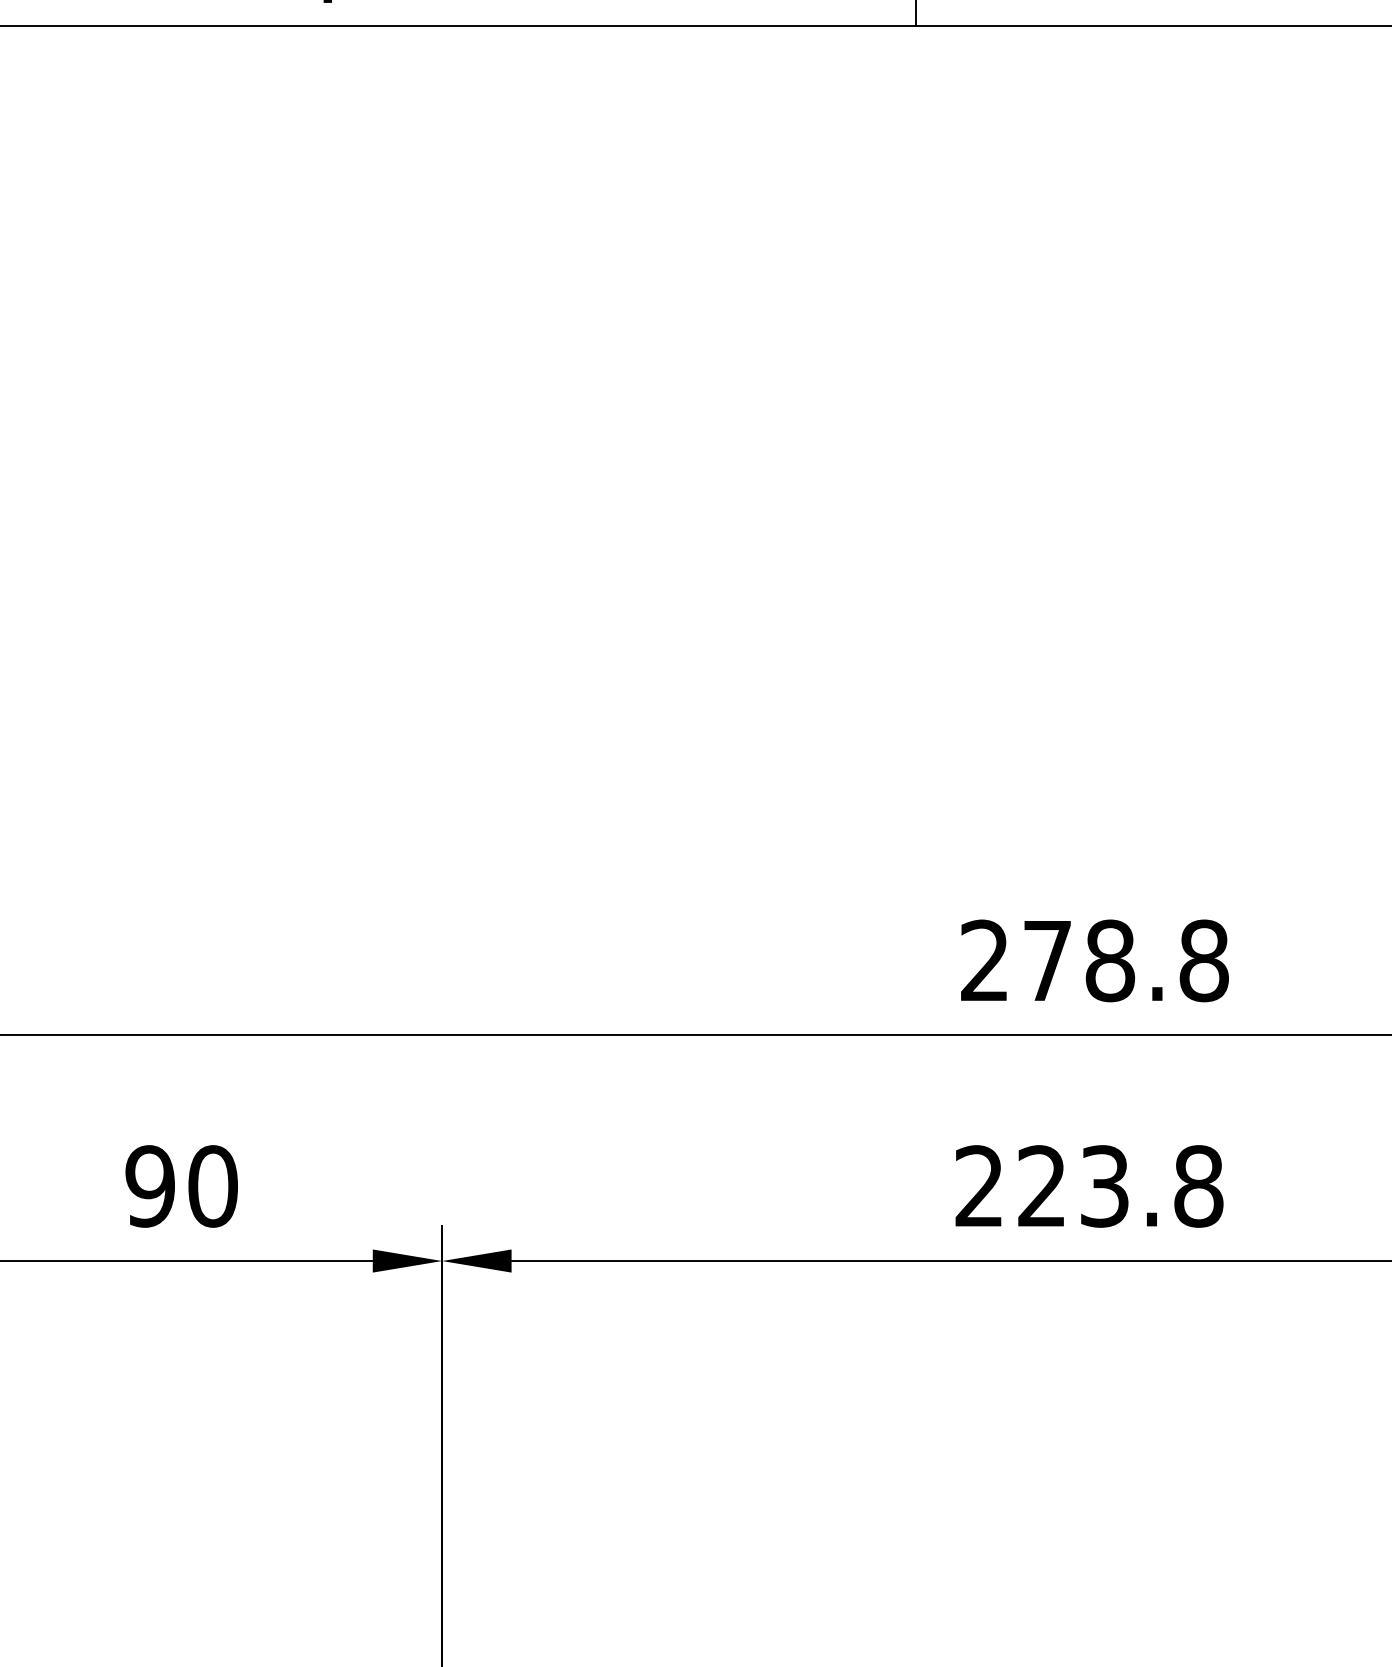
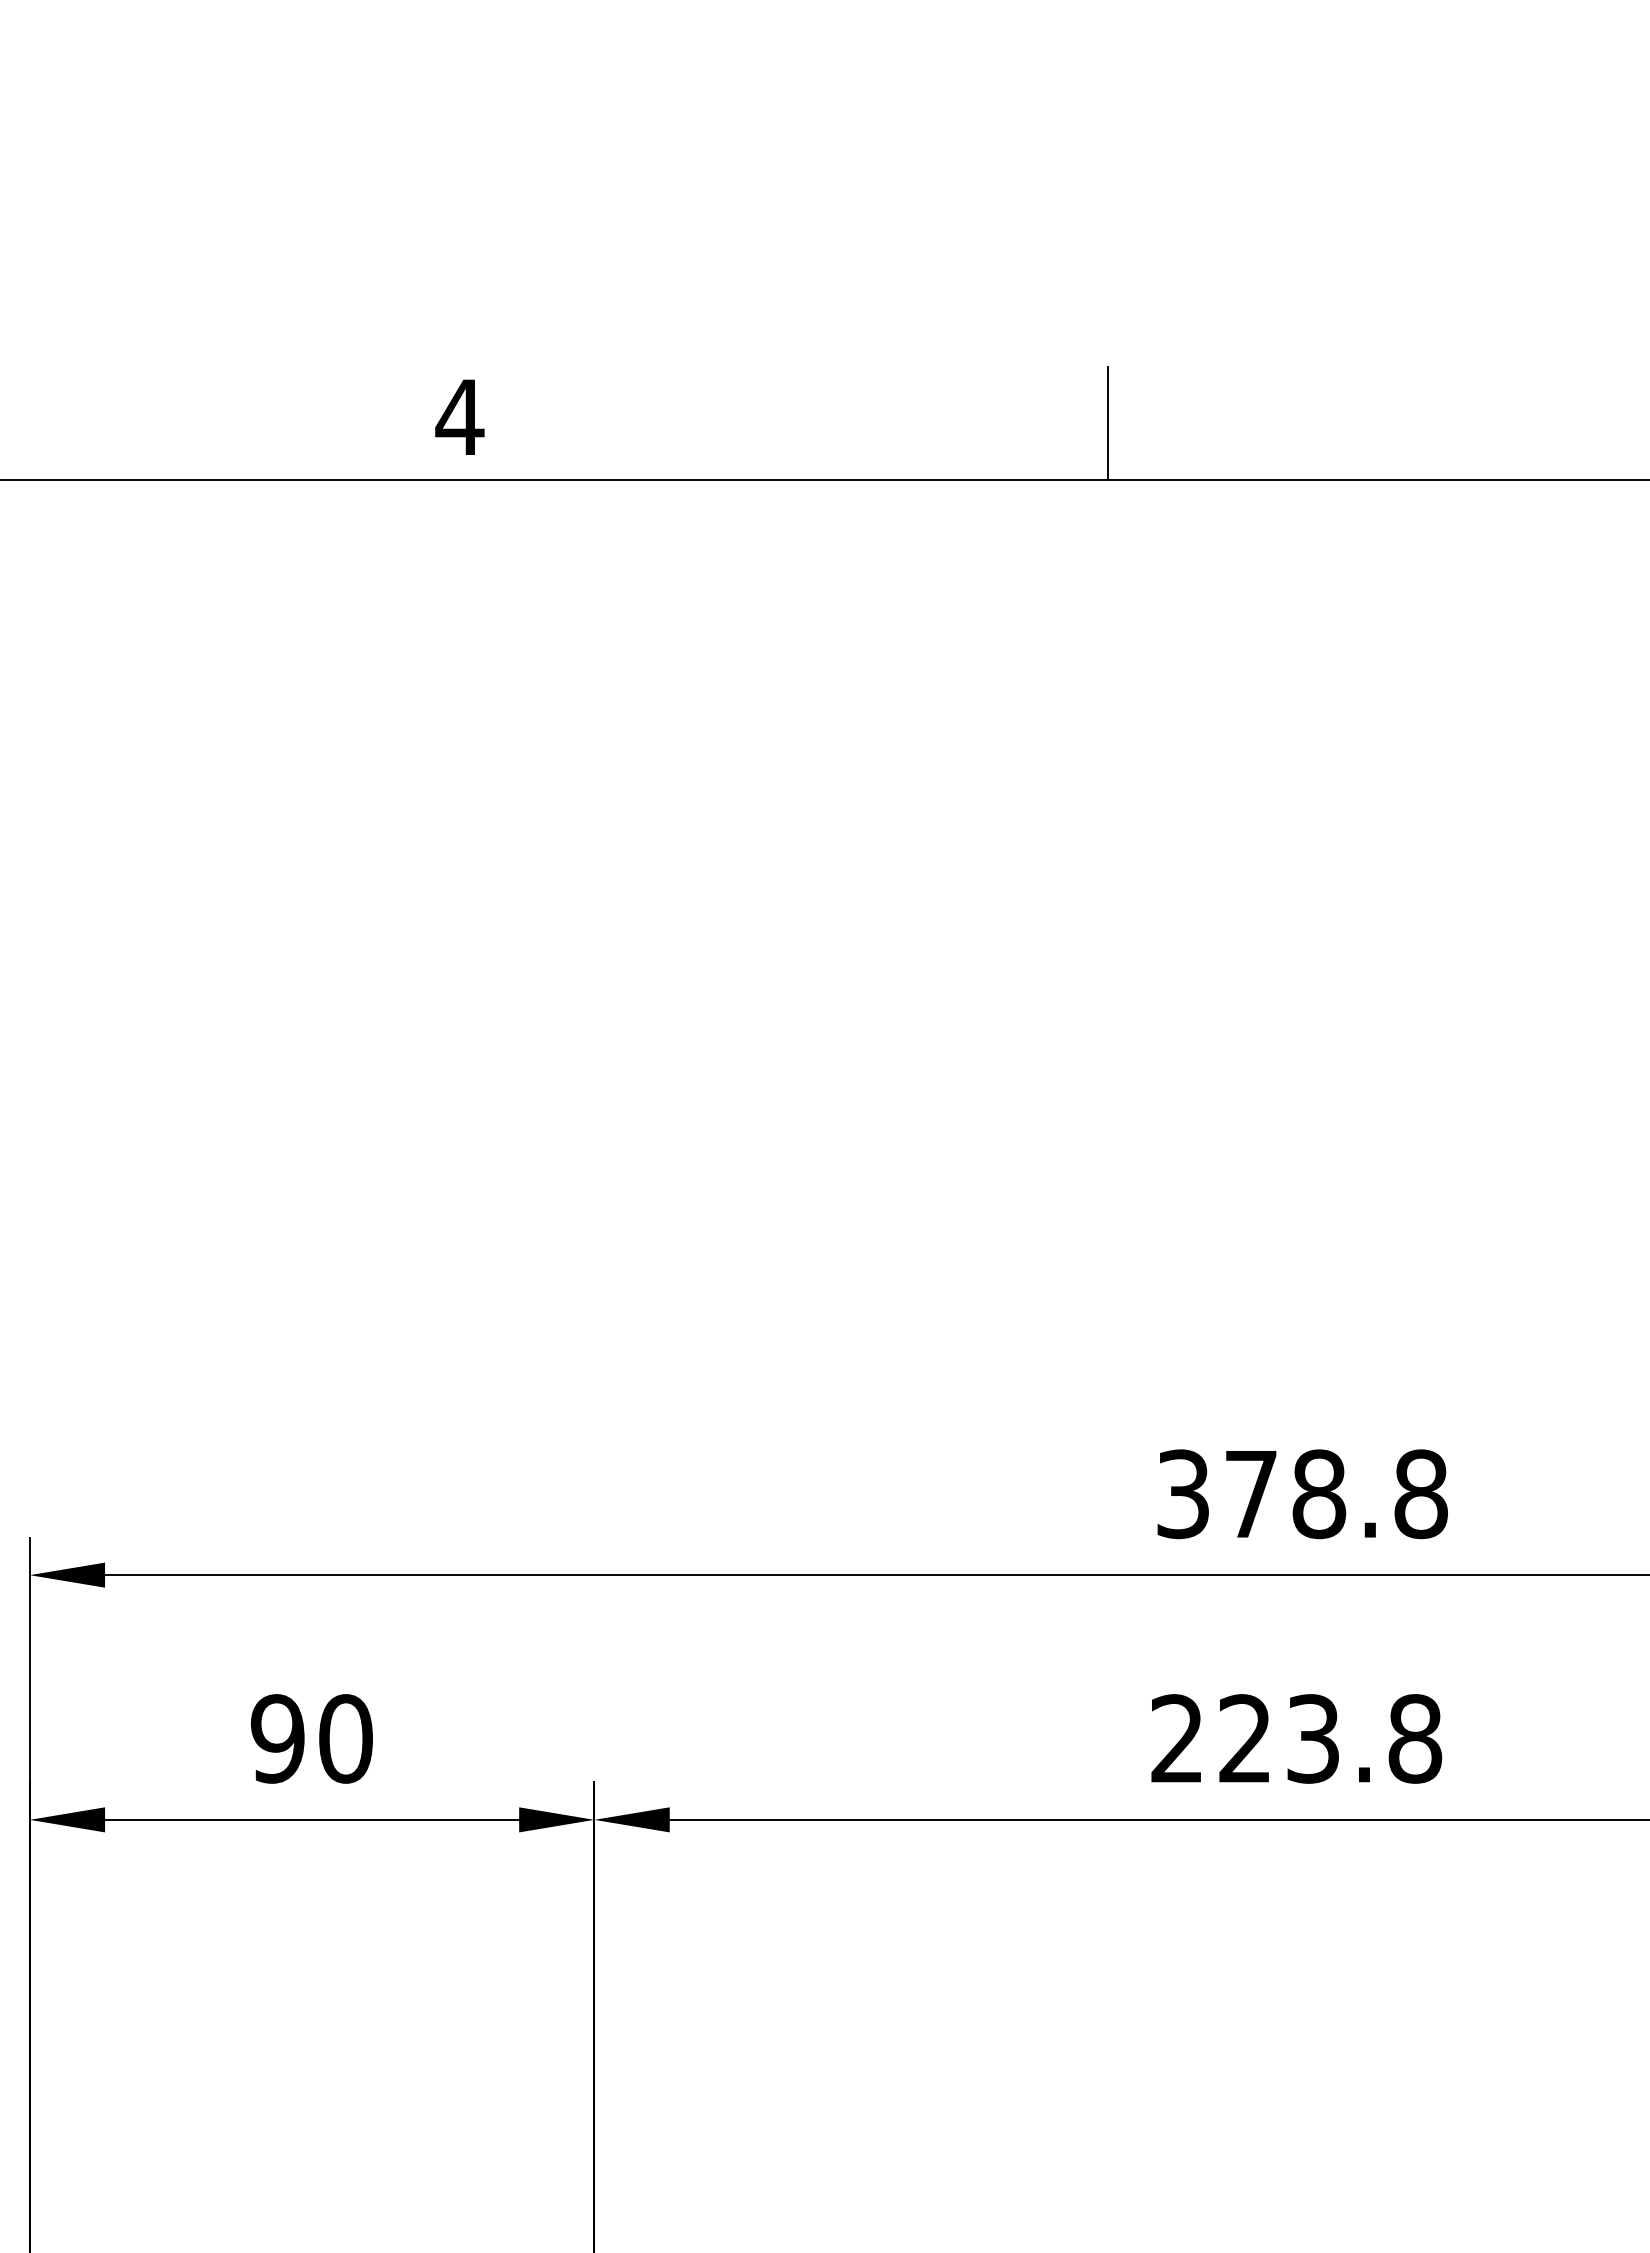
text: (984, 961) -> (1182, 1494), 278.8 -> 378.8

